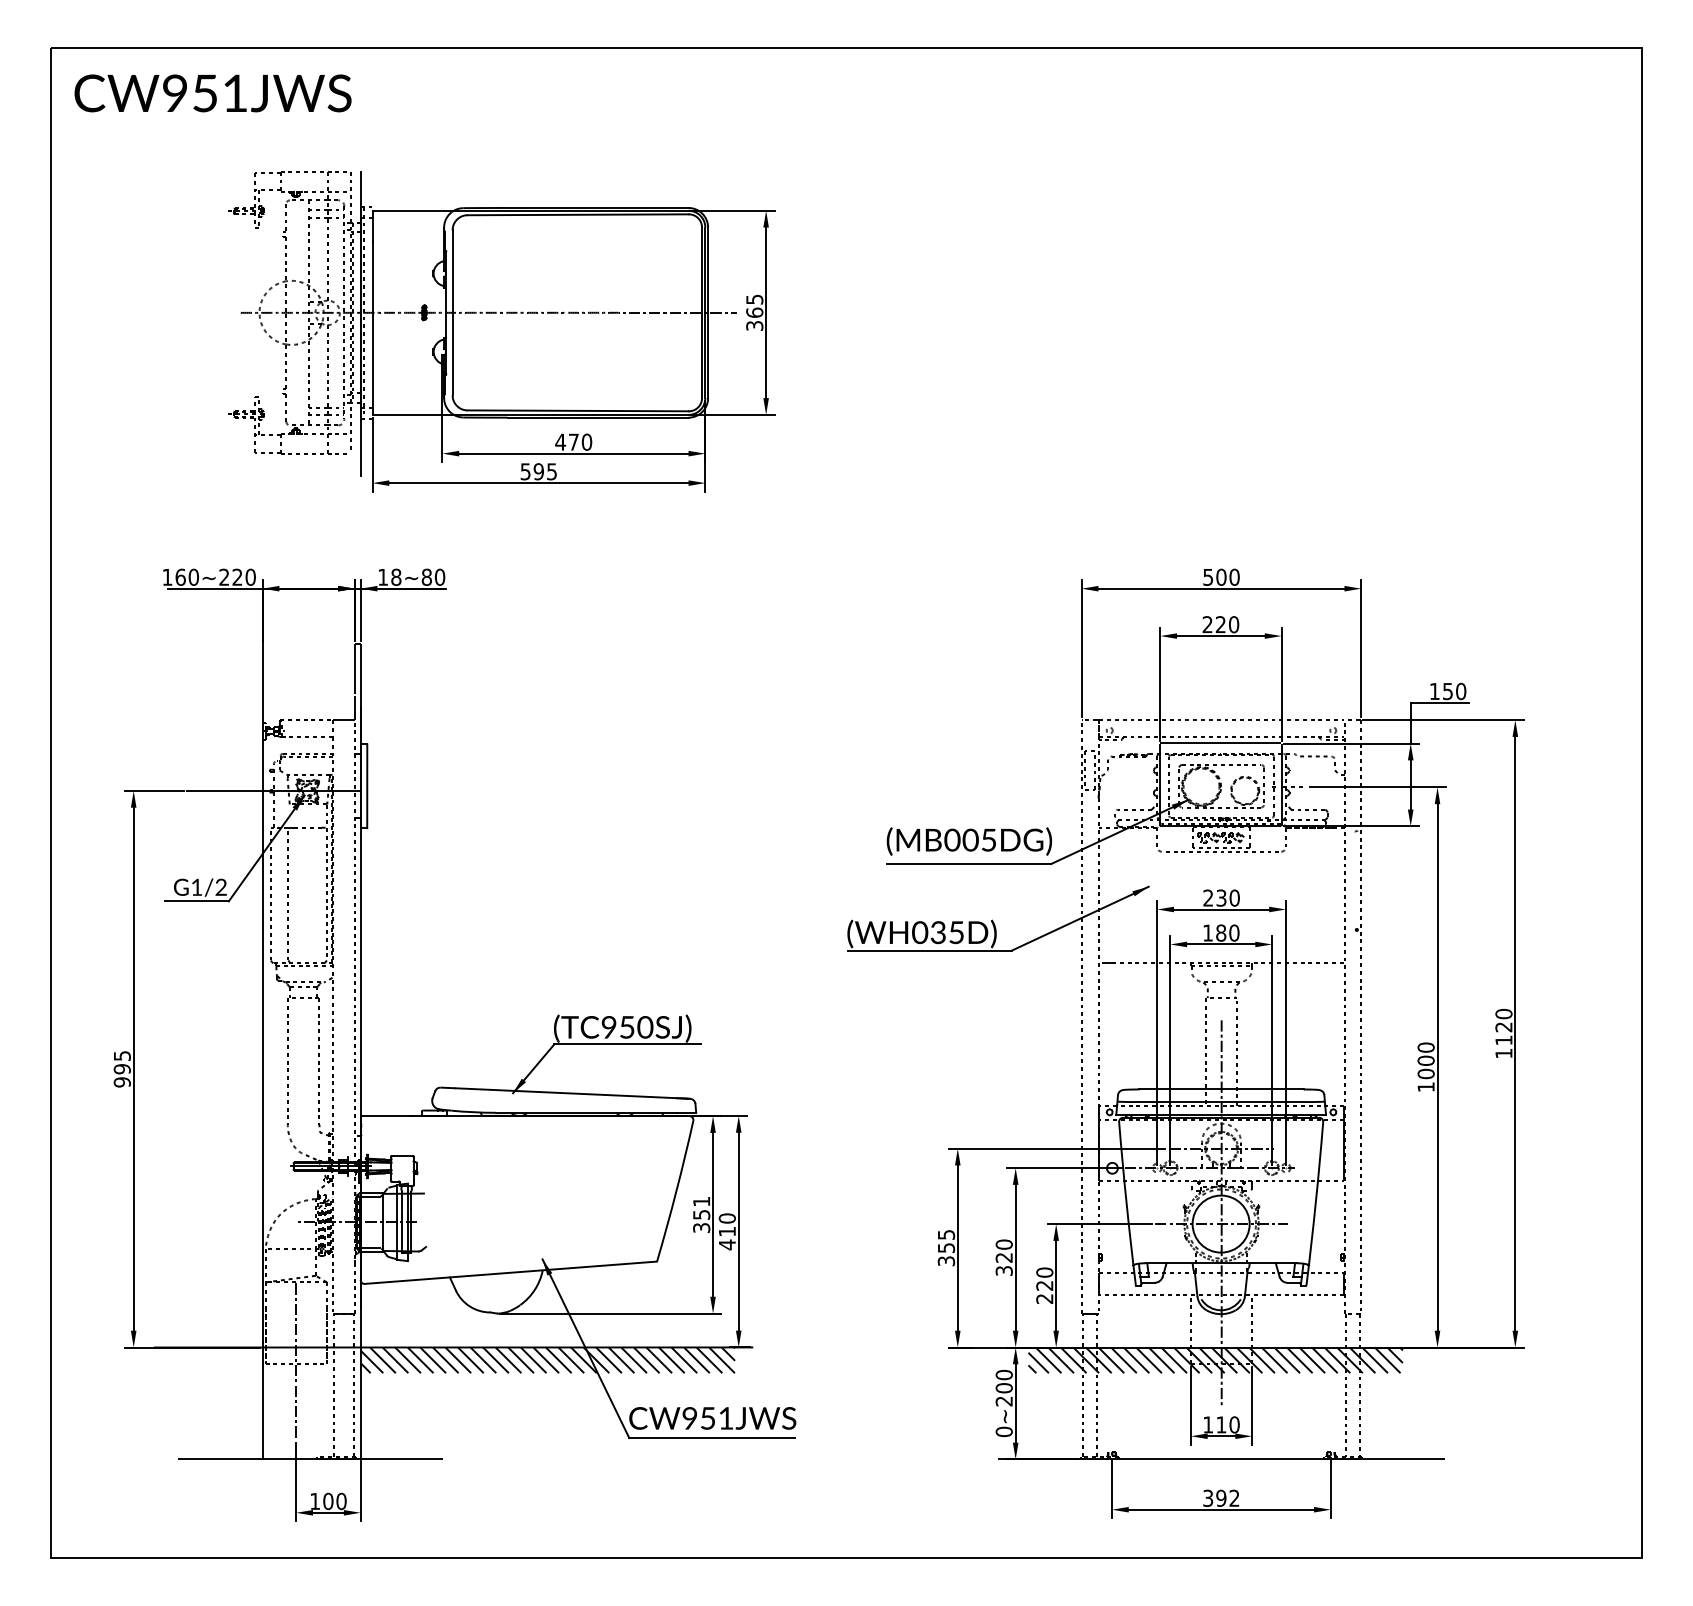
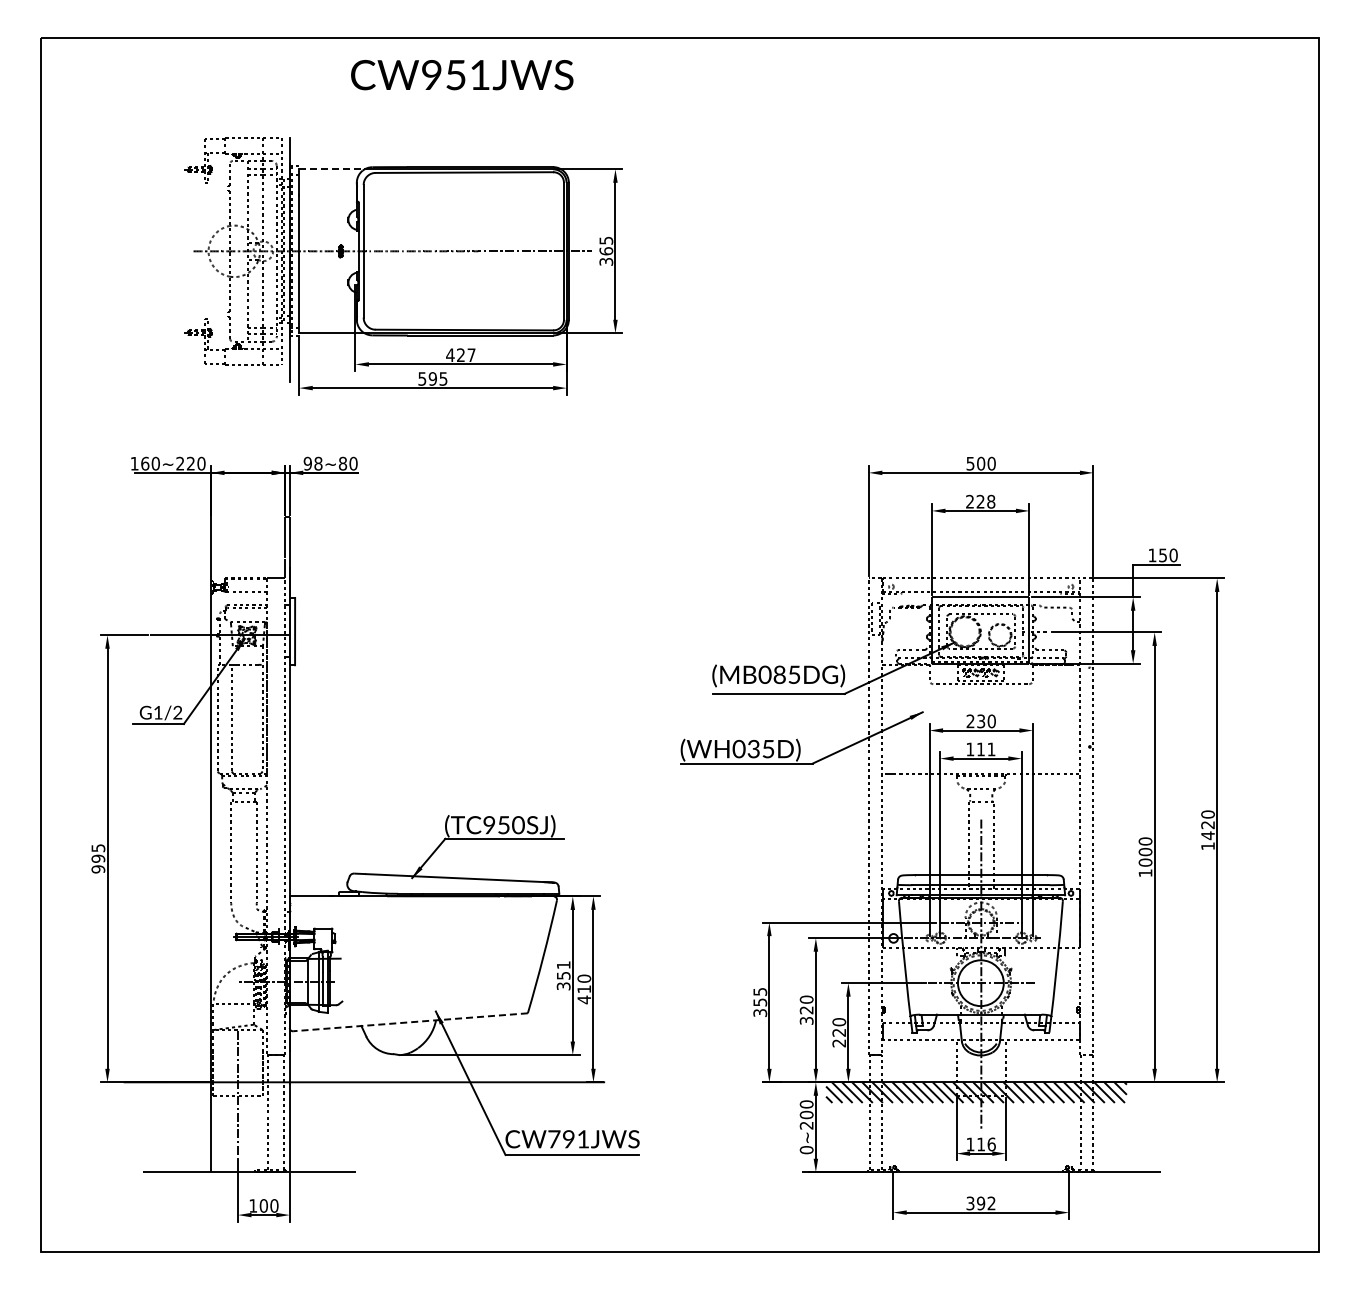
text: (213, 93) -> (462, 75), moved
line: (413, 210) -> (332, 169), solid -> dashed
text: (580, 442) -> (466, 355), 470 -> 427
text: (382, 577) -> (307, 463), 18~80 -> 98~80
text: (1234, 624) -> (991, 501), 220 -> 228
text: (970, 840) -> (779, 675), (MB005DG) -> (MB085DG)
text: (1226, 933) -> (985, 749), 180 -> 111
text: (1503, 1040) -> (1207, 835), 1120 -> 1420
line: (510, 1273) -> (410, 1022), solid -> dashed
hatch: (547, 1360) -> (439, 1092), removed
text: (698, 1418) -> (561, 1139), CW951JWS -> CW791JWS
text: (1234, 1423) -> (991, 1143), 110 -> 116

